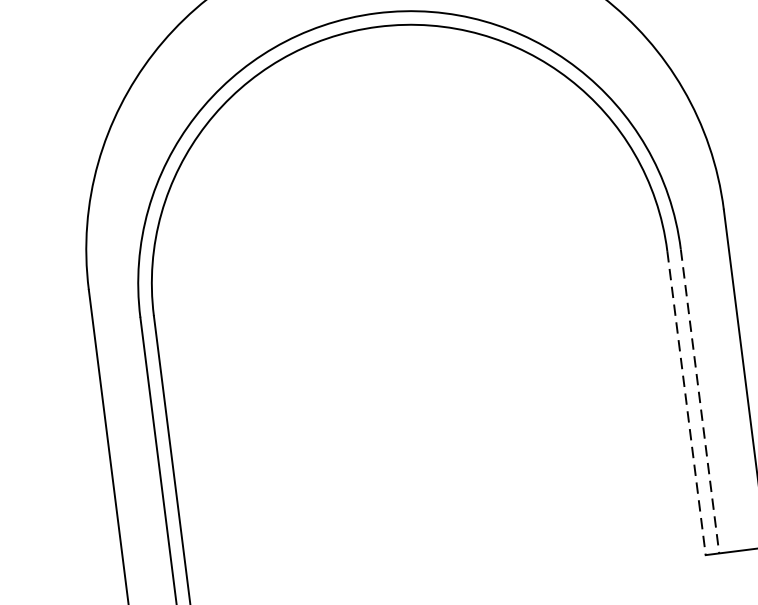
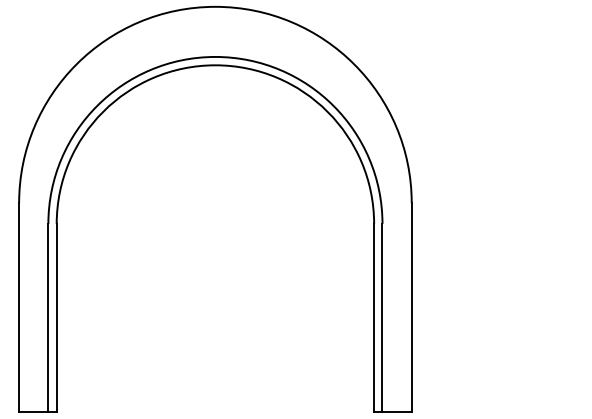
line: (700, 402) -> (382, 318), dashed -> solid
line: (687, 403) -> (374, 318), dashed -> solid

